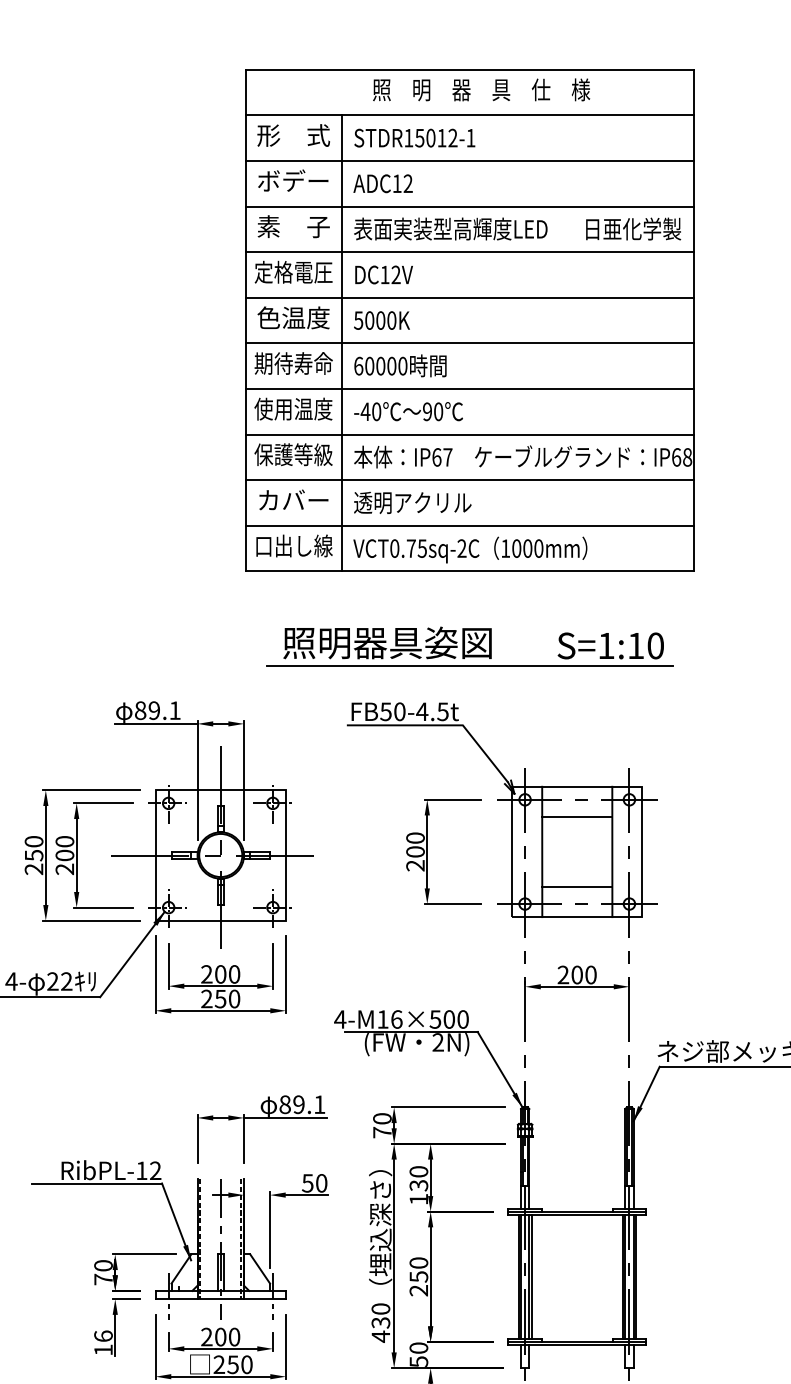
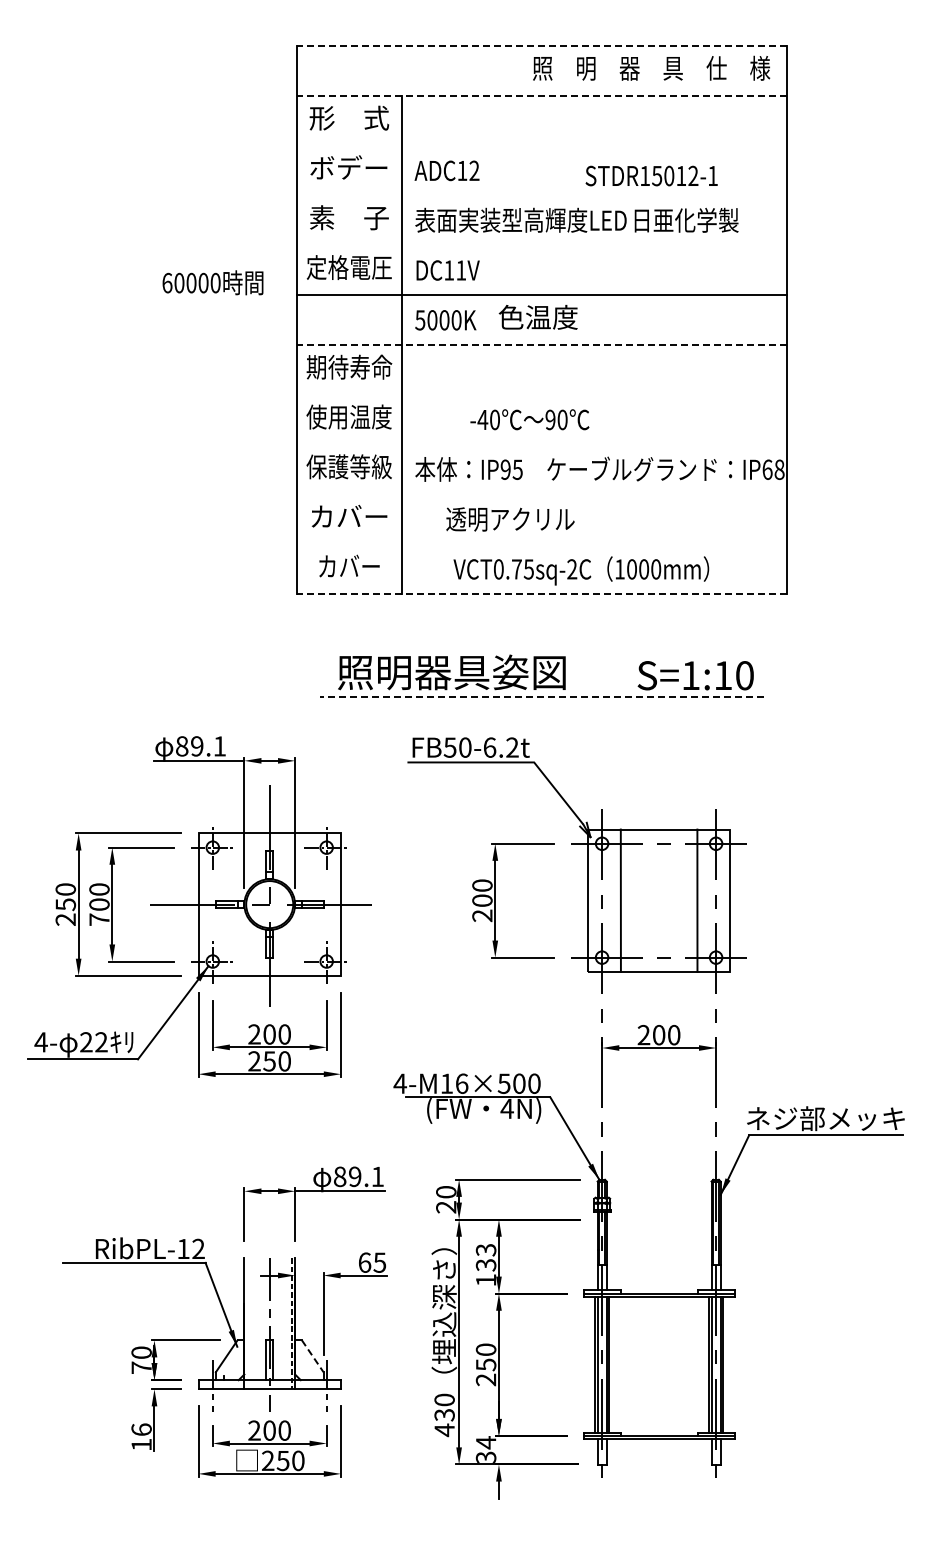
line: (469, 69) -> (541, 46), solid -> dashed
text: (481, 89) -> (651, 67), moved
line: (469, 115) -> (541, 96), solid -> dashed
text: (414, 137) -> (651, 175), moved
line: (469, 160) -> (541, 145), removed
line: (469, 206) -> (541, 195), removed
text: (633, 228) -> (686, 219), moved
line: (469, 252) -> (541, 245), removed
text: (396, 274) -> (461, 270), DC12V -> DC11V
text: (292, 318) -> (537, 317), moved
line: (469, 343) -> (541, 345), solid -> dashed
text: (400, 365) -> (212, 282), moved
line: (469, 389) -> (541, 395), removed
text: (408, 411) -> (529, 419), moved
line: (469, 434) -> (541, 444), removed
text: (442, 457) -> (511, 469), IP67 -> IP95
line: (469, 480) -> (541, 494), removed
text: (412, 502) -> (510, 519), moved
line: (469, 525) -> (541, 544), removed
text: (294, 545) -> (350, 566), 口出し線 -> カバー
text: (470, 549) -> (581, 570), moved
line: (469, 571) -> (541, 594), solid -> dashed
line: (469, 665) -> (541, 697), solid -> dashed
text: (432, 711) -> (500, 747), FB50-4.5t -> FB50-6.2t
line: (576, 816) -> (658, 862), removed
text: (64, 869) -> (99, 919), 200 -> 700
line: (576, 887) -> (658, 939), removed
text: (437, 1042) -> (506, 1108), 2N) -> 4N)
text: (382, 1132) -> (446, 1207), 70 -> 20
text: (419, 1171) -> (486, 1249), 130 -> 133
text: (314, 1183) -> (372, 1262), 50 -> 65
line: (200, 1239) -> (247, 1323), removed
line: (260, 1269) -> (313, 1356), solid -> dashed
text: (418, 1354) -> (485, 1449), 50 -> 34

